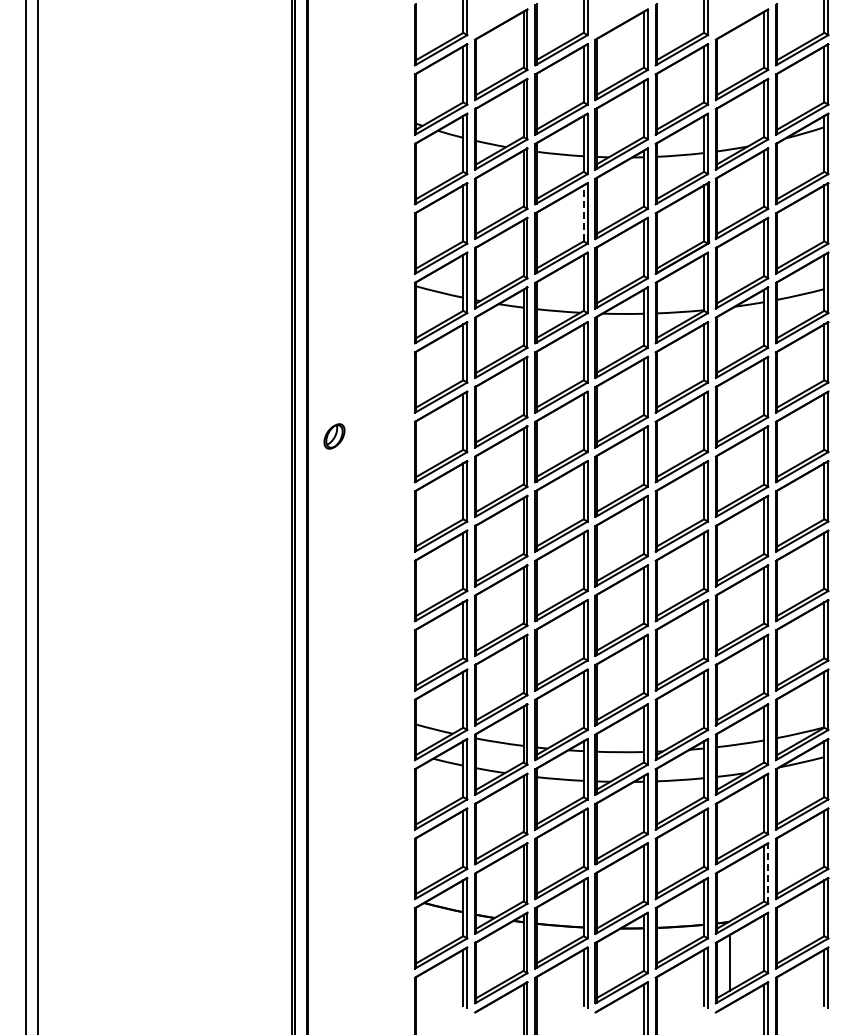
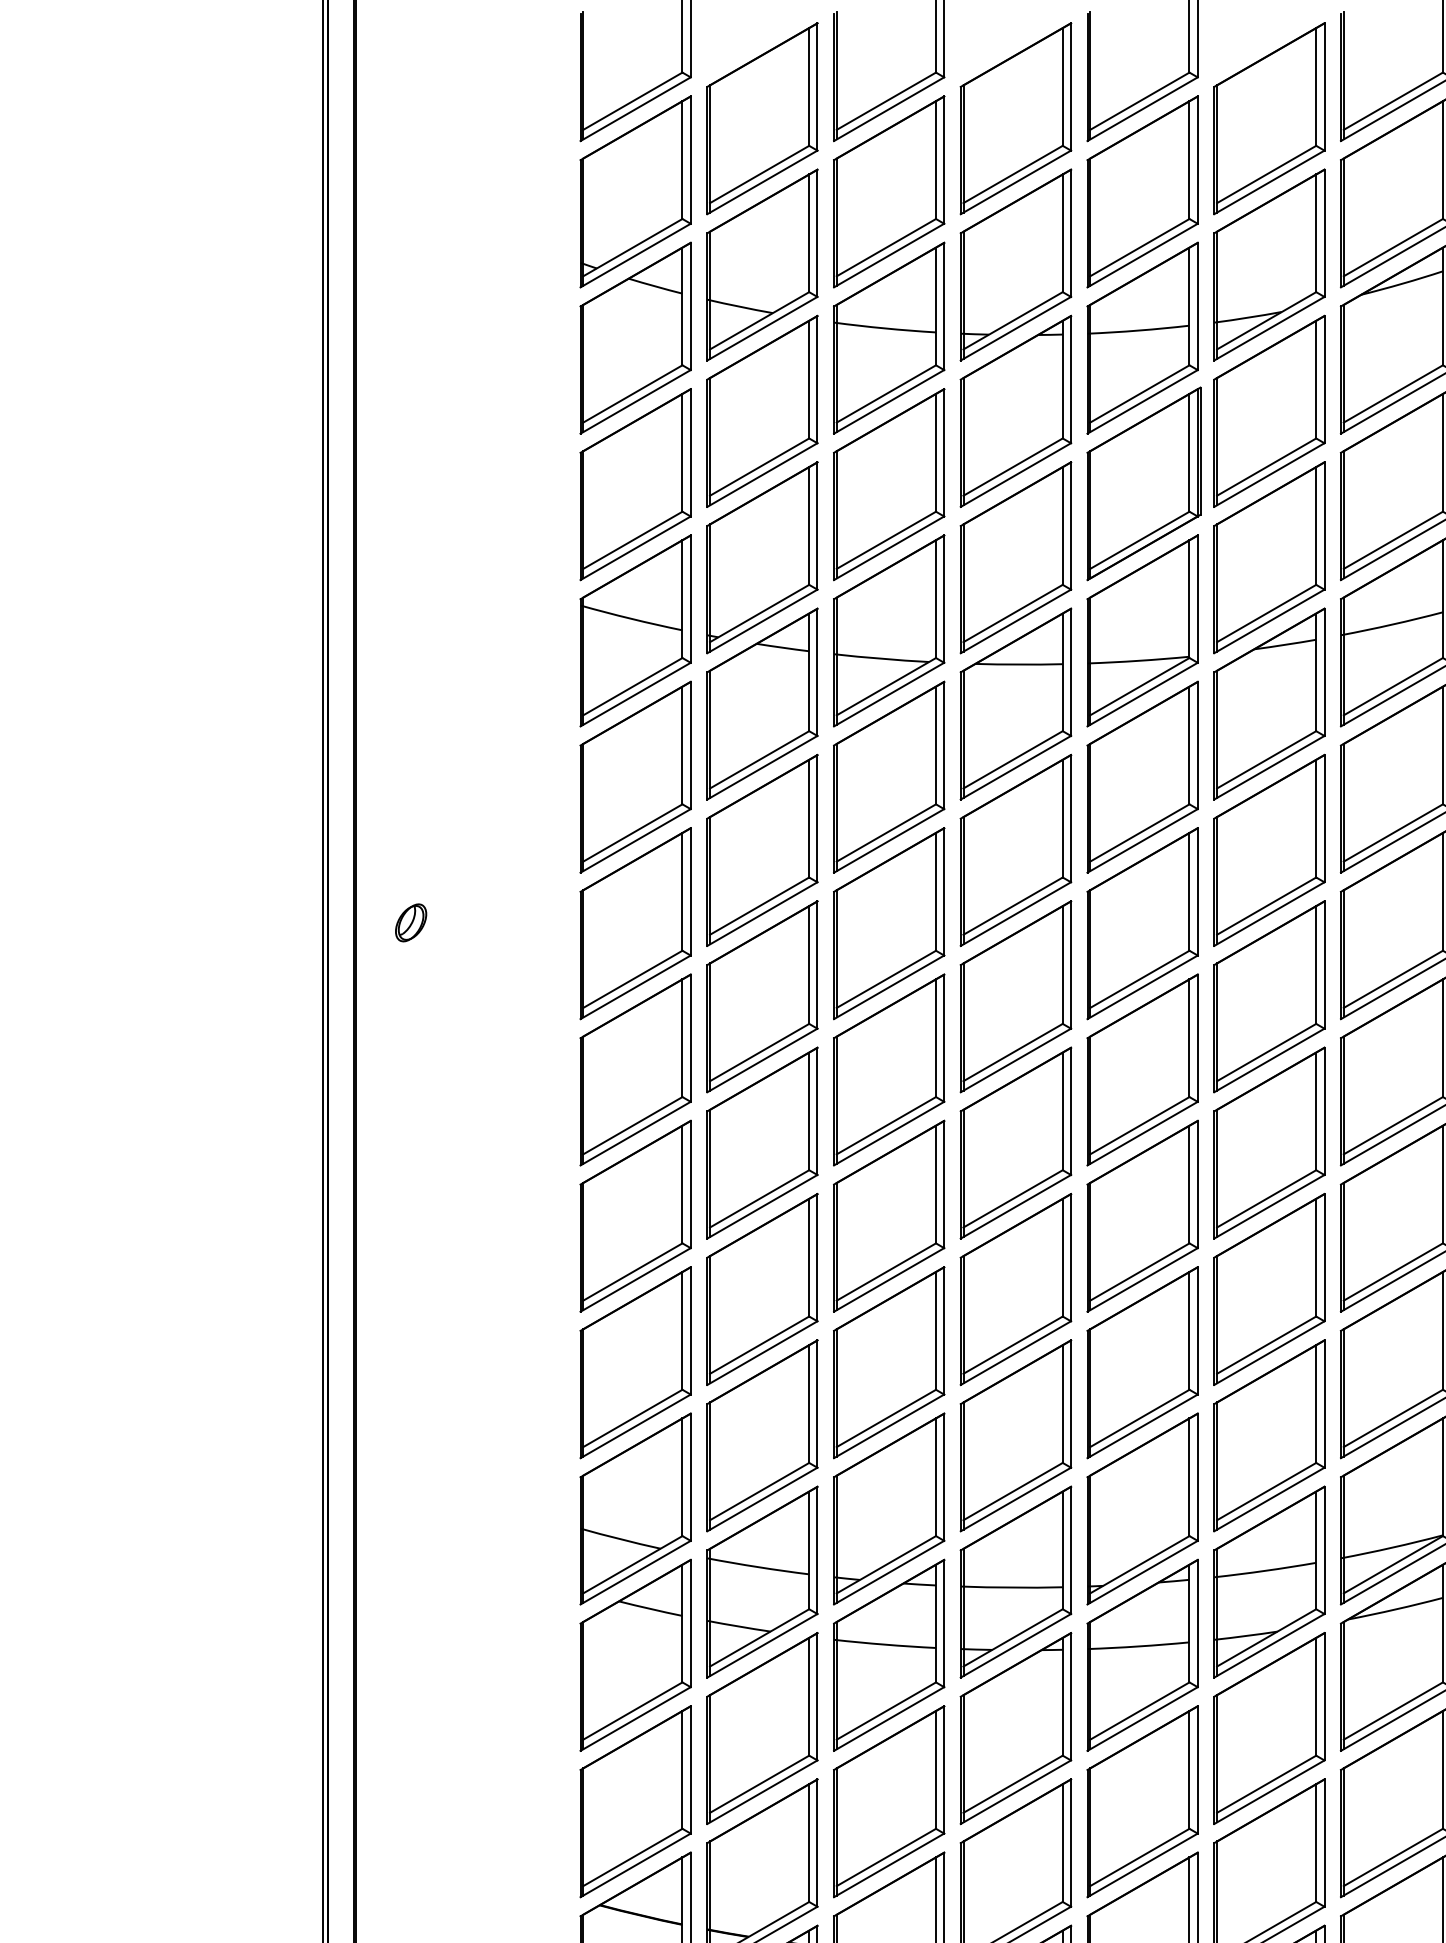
line: (583, 213) -> (935, 452), dashed -> solid
part: (334, 436) -> (411, 922), size x0.71
line: (768, 873) -> (1325, 1843), dashed -> solid

